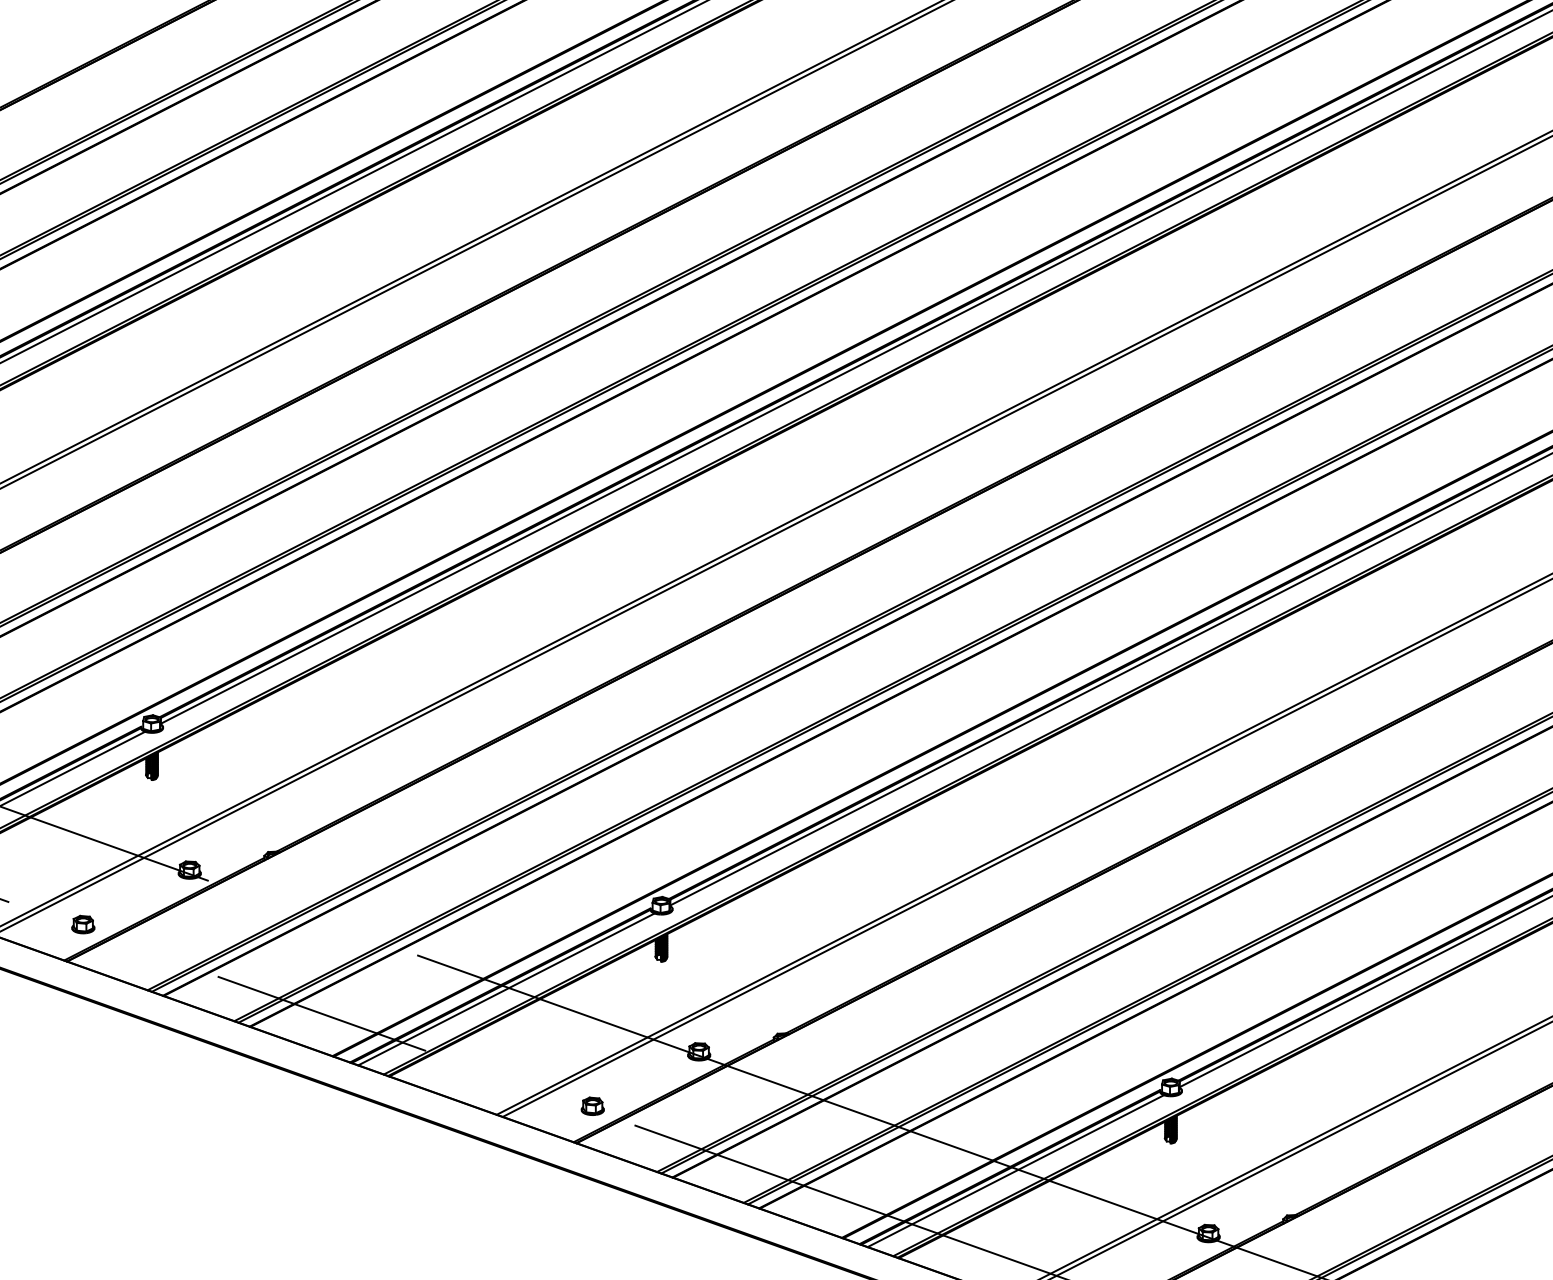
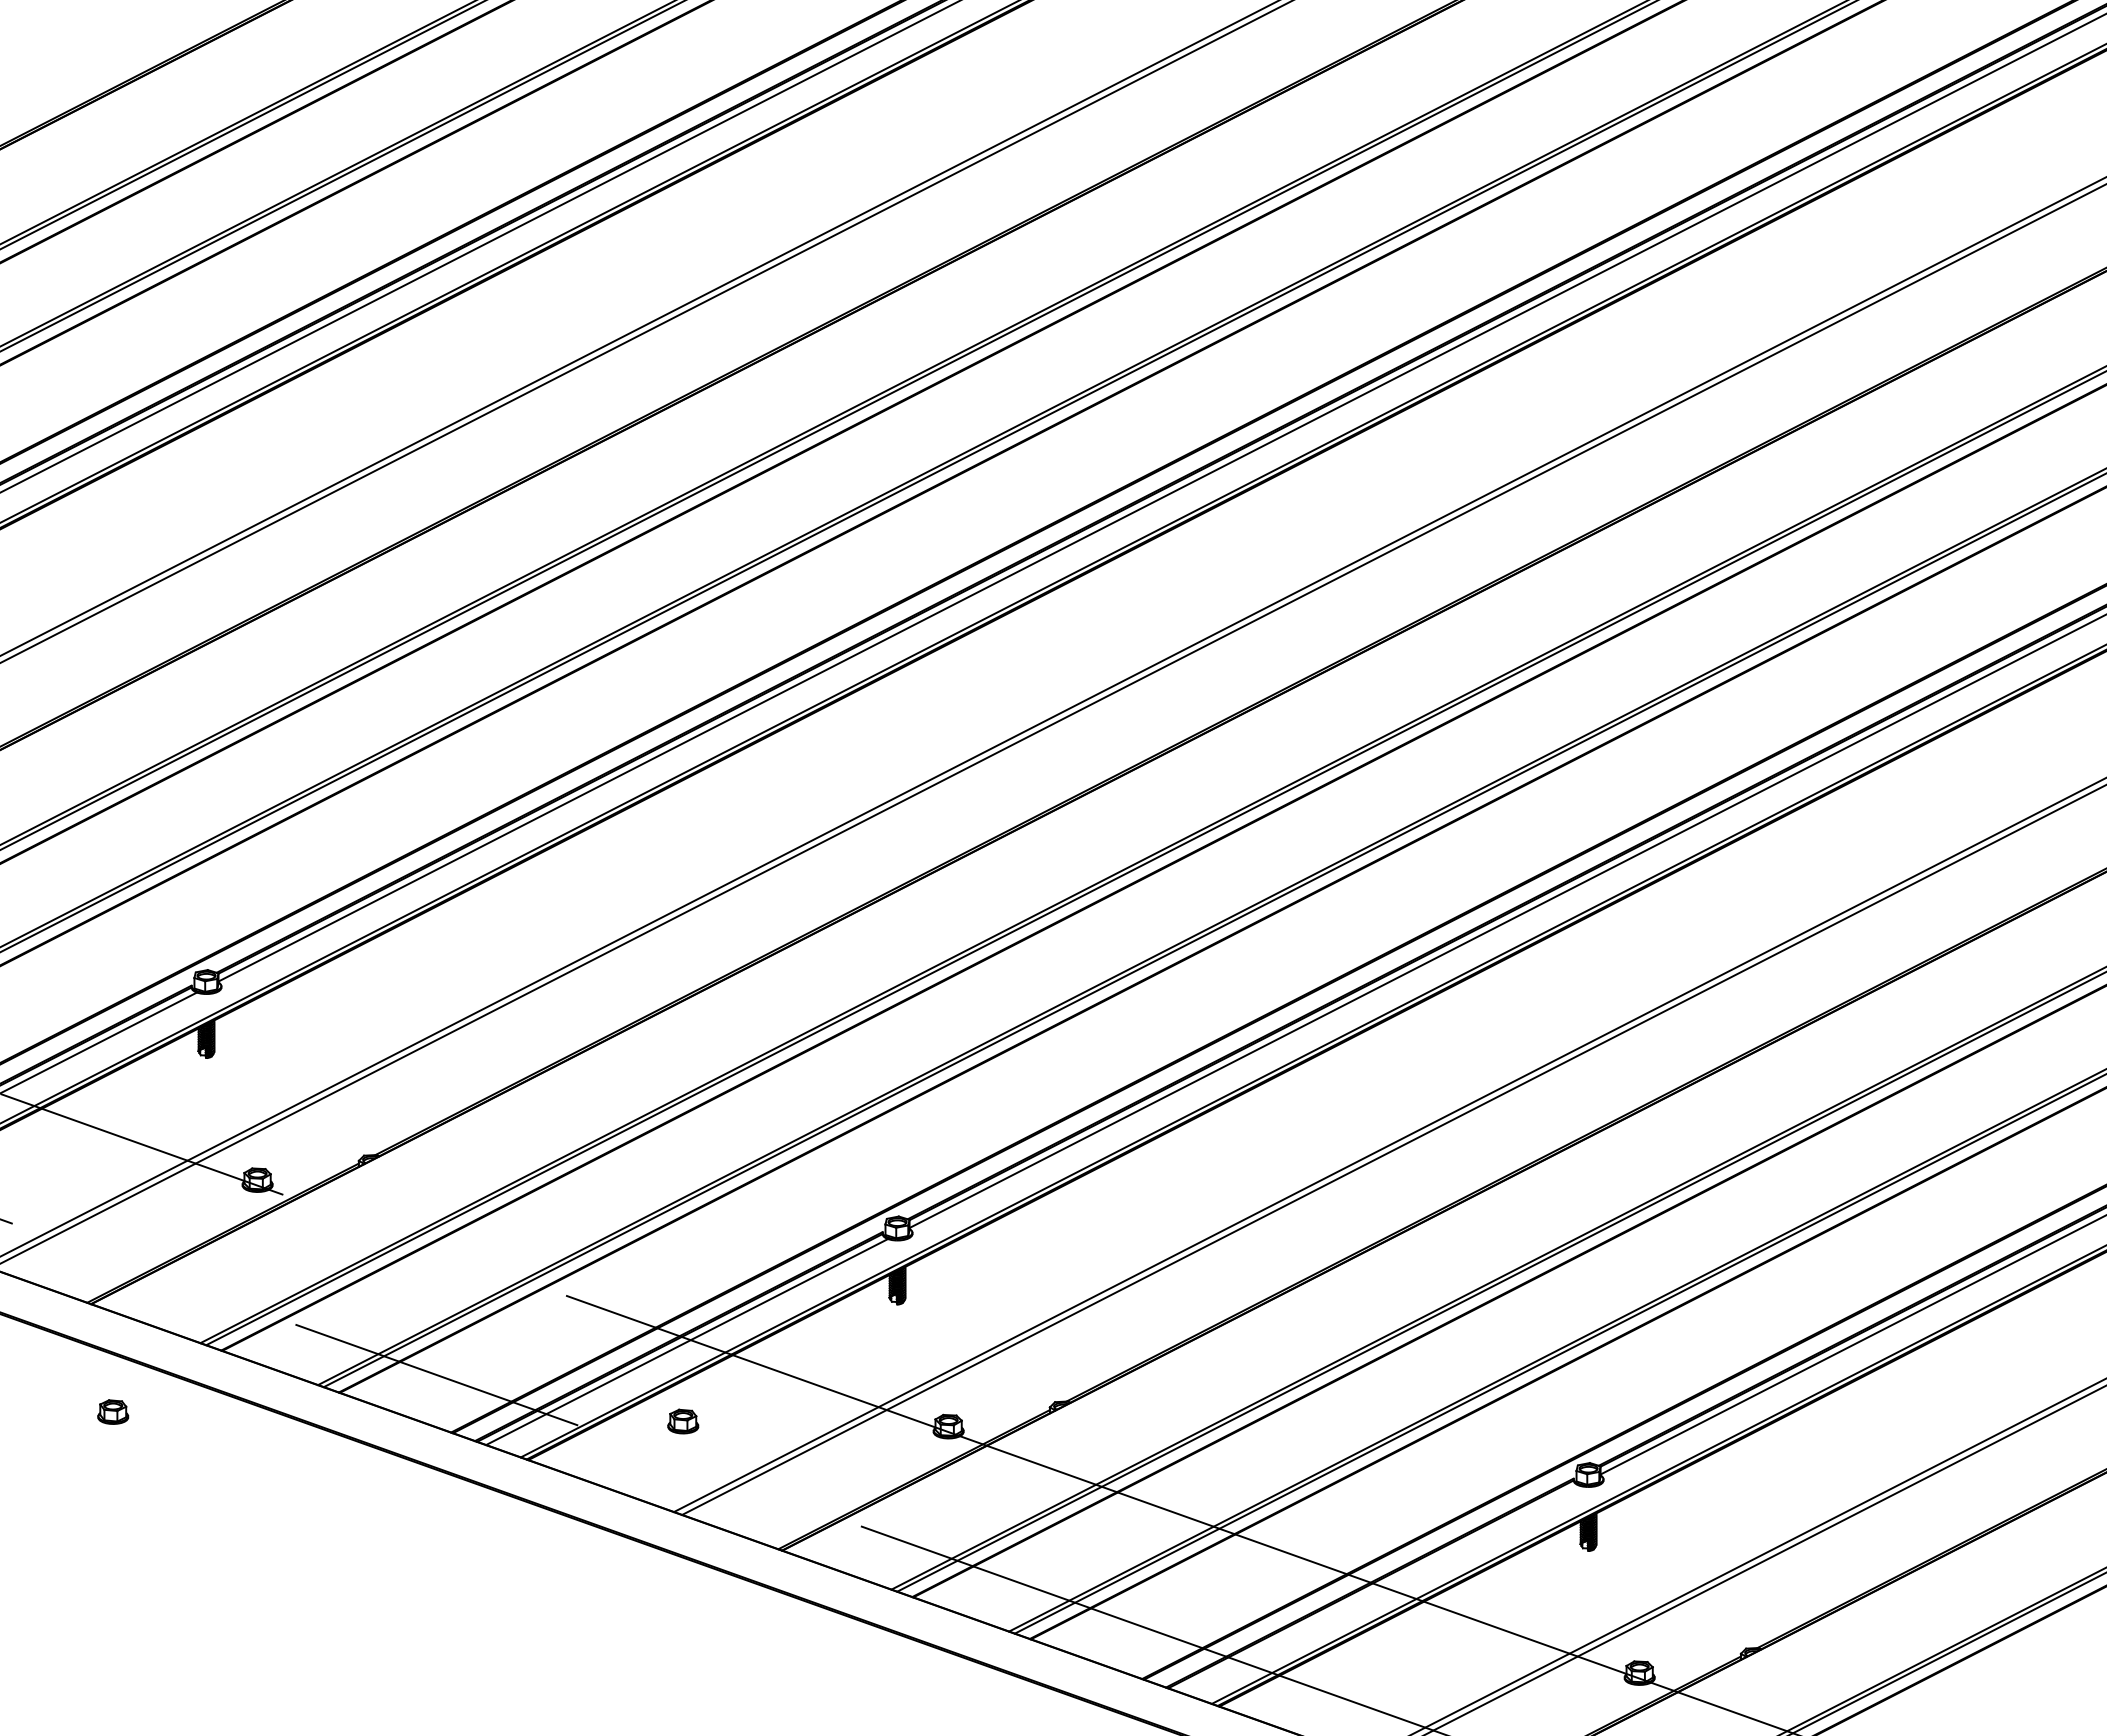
part: (83, 924) -> (113, 1411), moved
part: (592, 1106) -> (683, 1421), moved
line: (1016, 1171) -> (1378, 1588), removed

